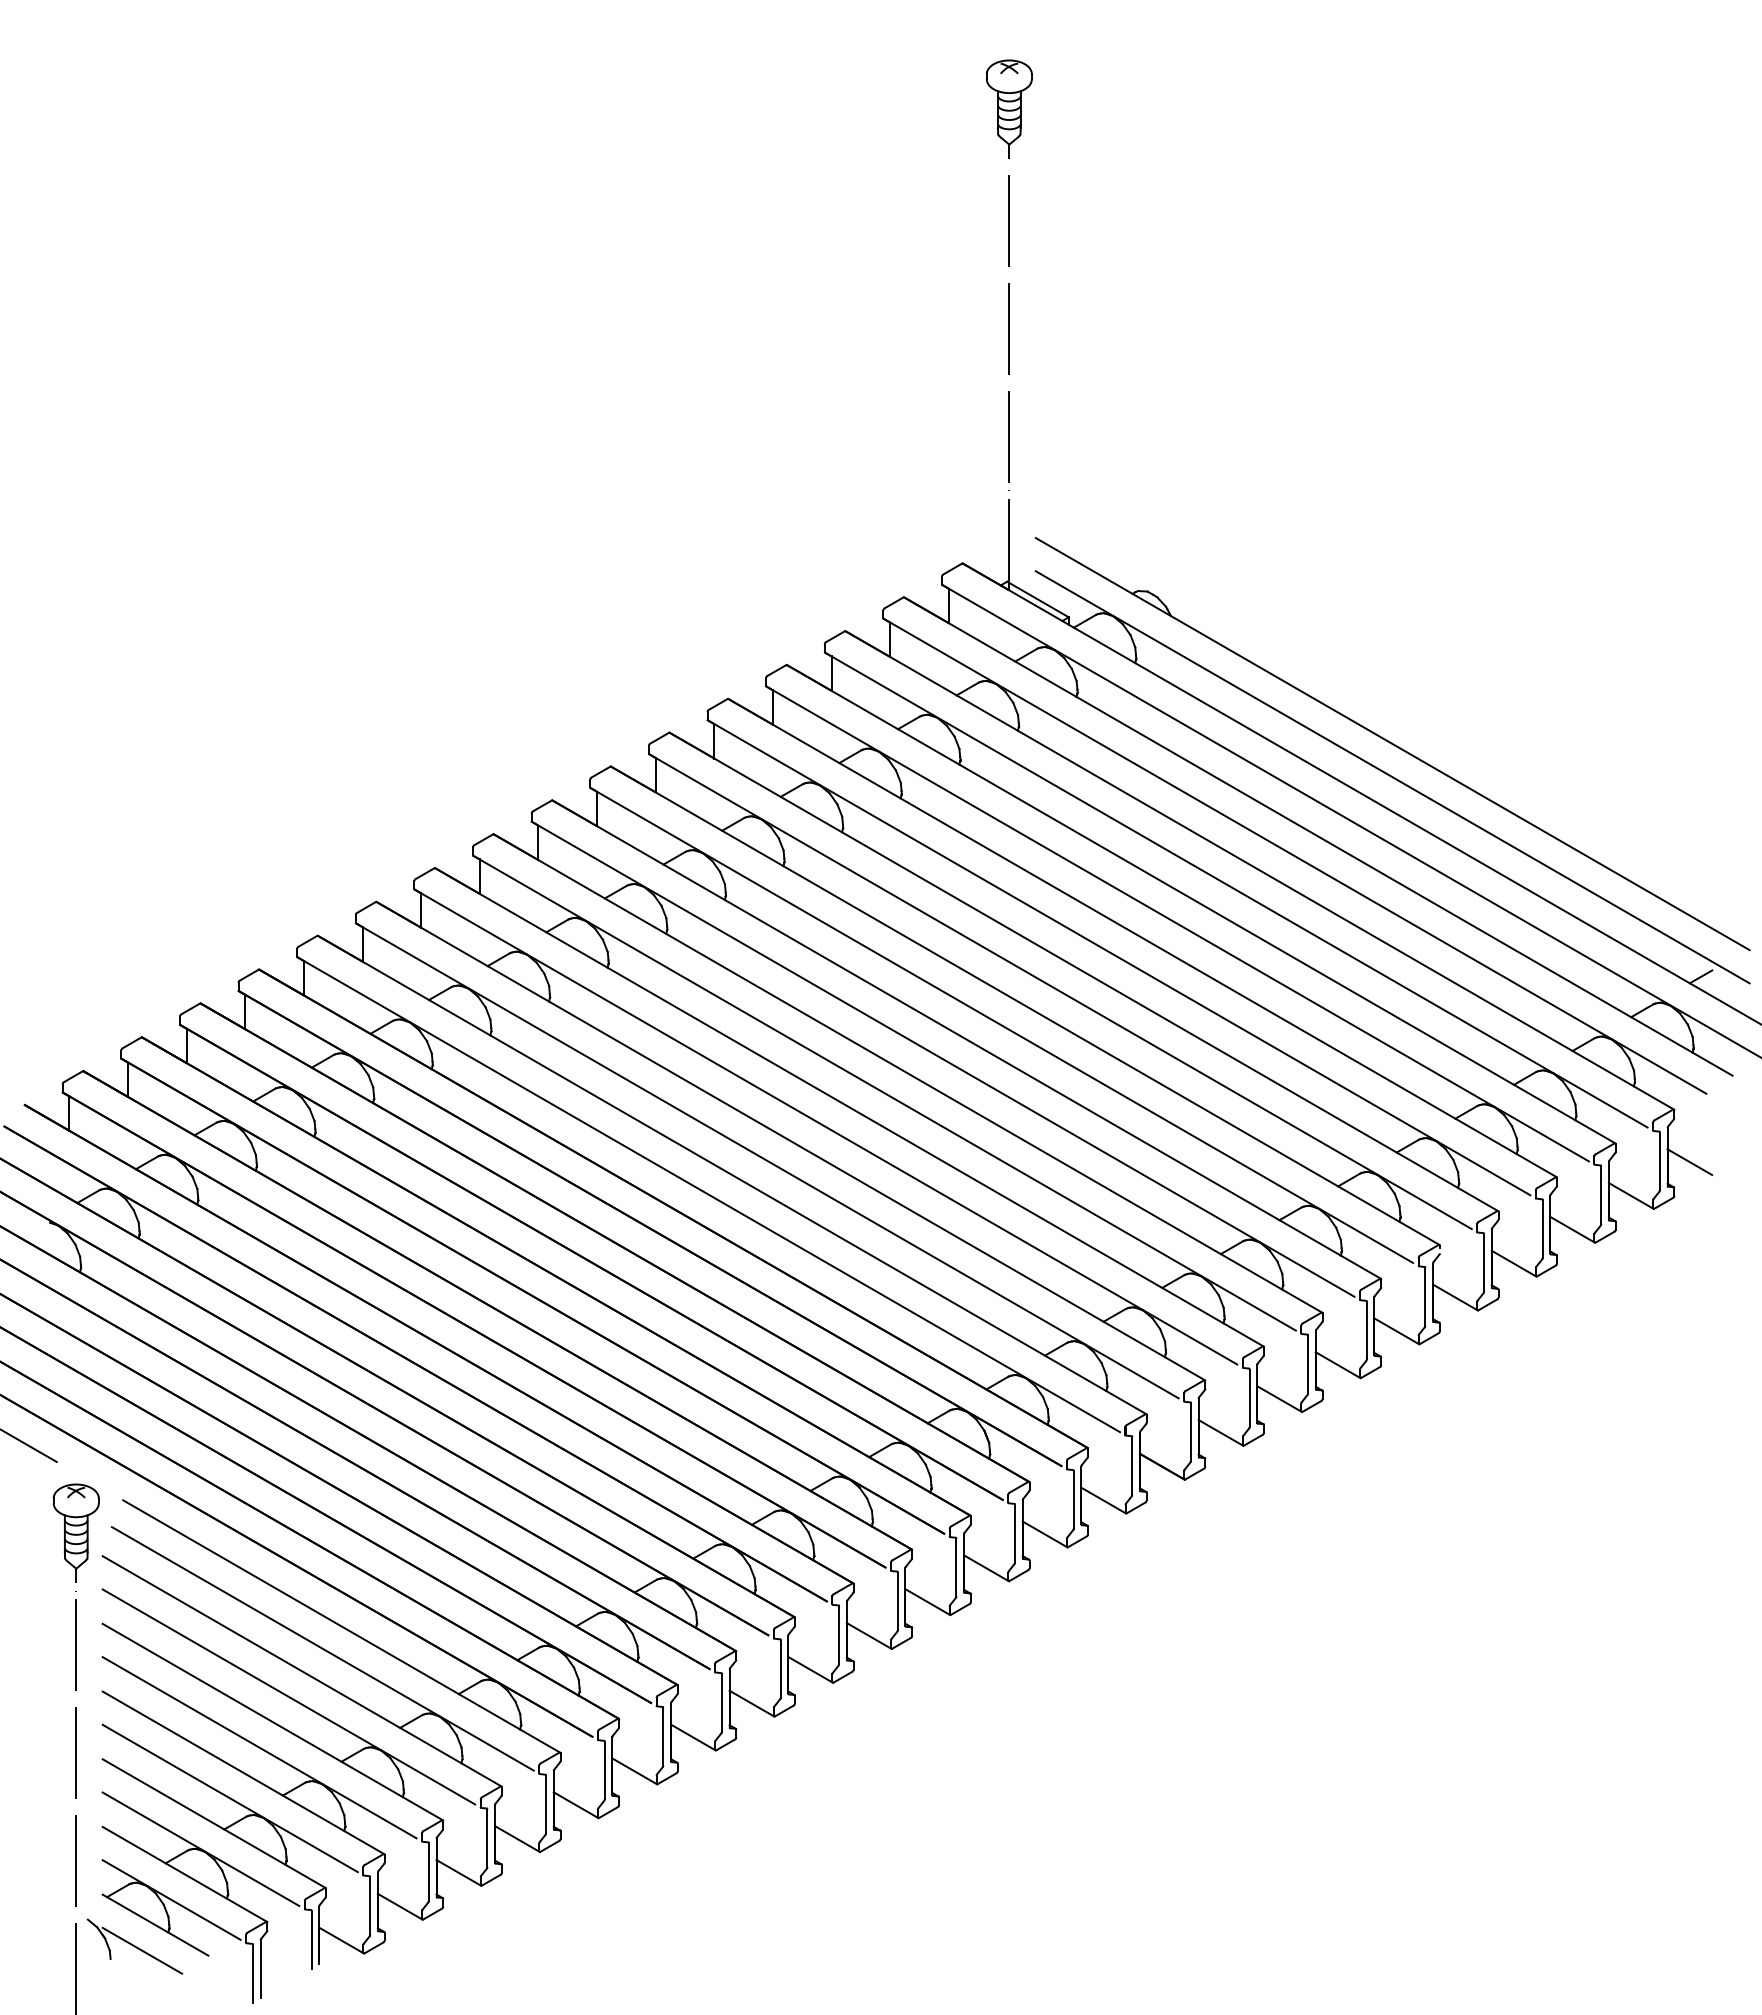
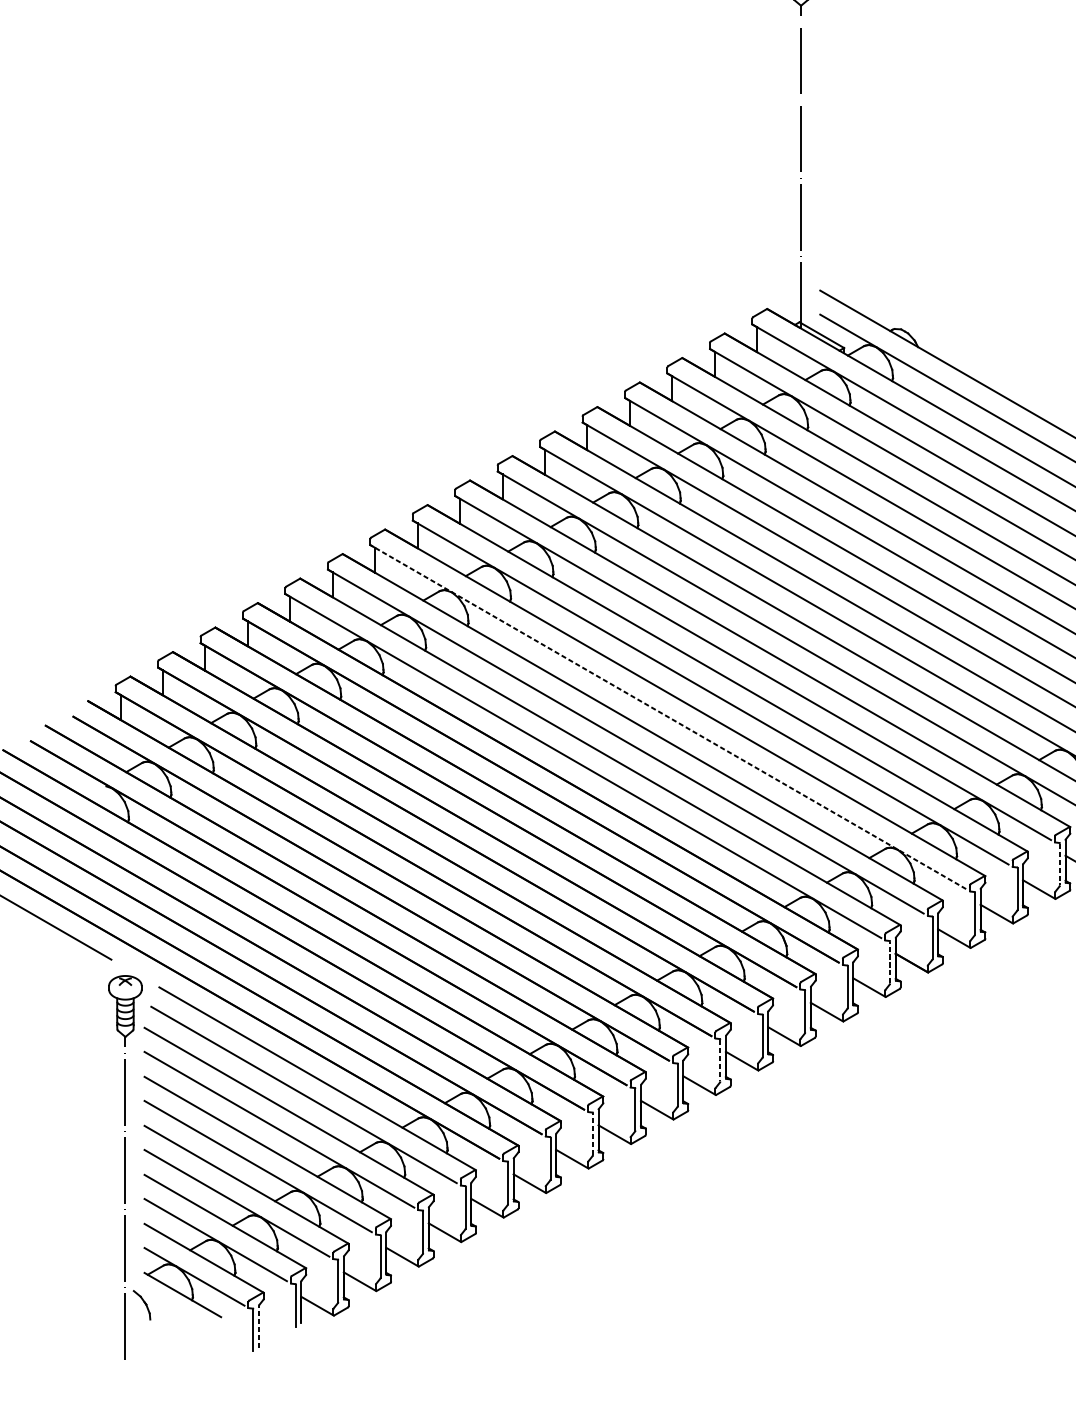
line: (826, 1127) -> (668, 717), solid -> dashed
line: (1366, 1330) -> (1059, 864), solid -> dashed
line: (1132, 1465) -> (890, 962), solid -> dashed
line: (897, 1601) -> (720, 1060), solid -> dashed
line: (721, 1702) -> (592, 1133), solid -> dashed
line: (142, 1950) -> (173, 1313), removed
line: (260, 1969) -> (258, 1327), solid -> dashed

